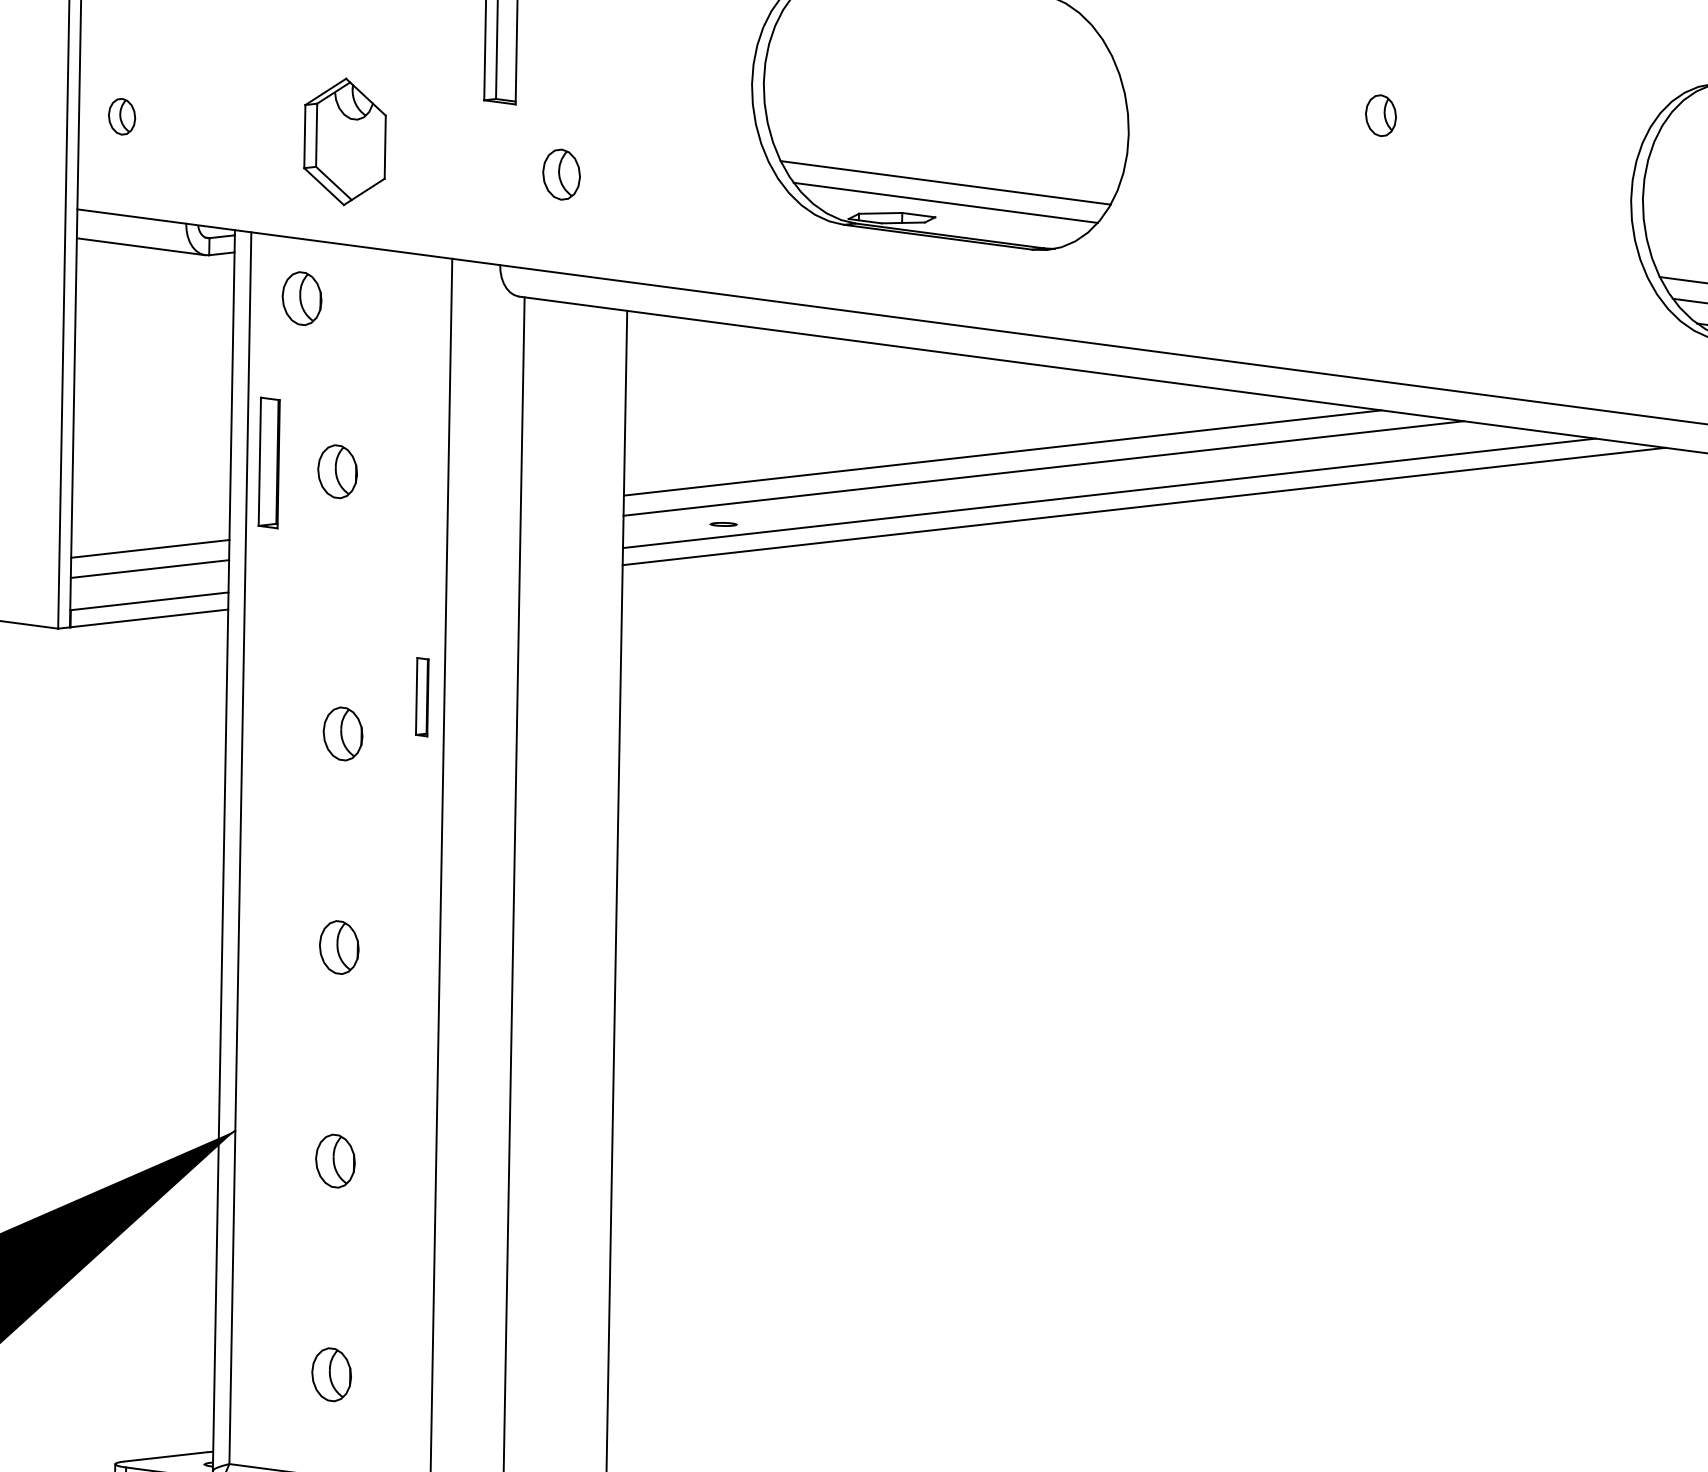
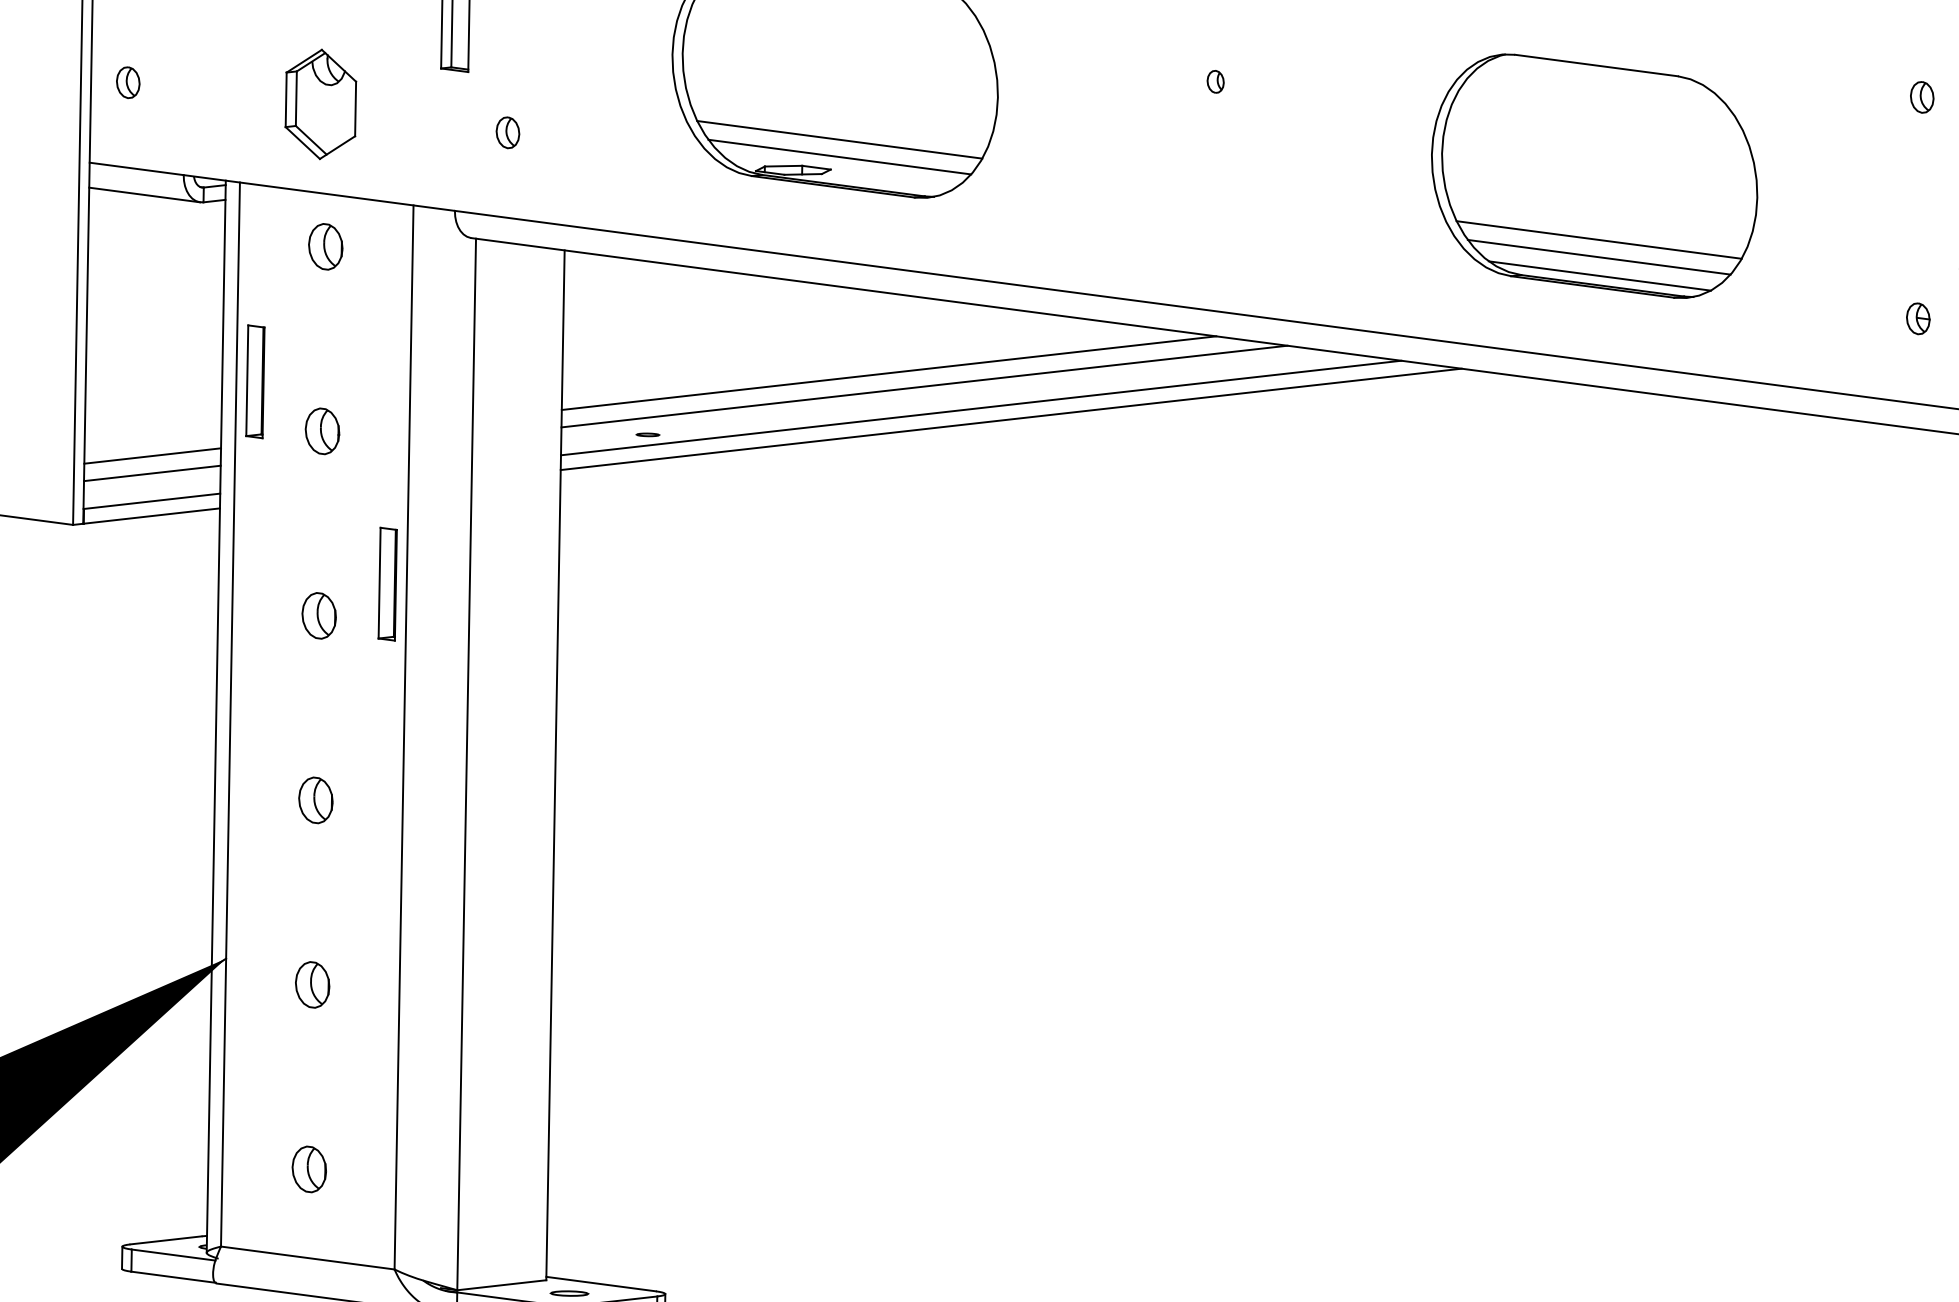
part: (1380, 115) -> (1215, 81), size x0.62
part: (561, 174) -> (507, 132), size x0.71
part: (301, 298) -> (325, 246), moved
part: (337, 471) -> (322, 431), moved
part: (422, 696) -> (387, 583), size x1.67

